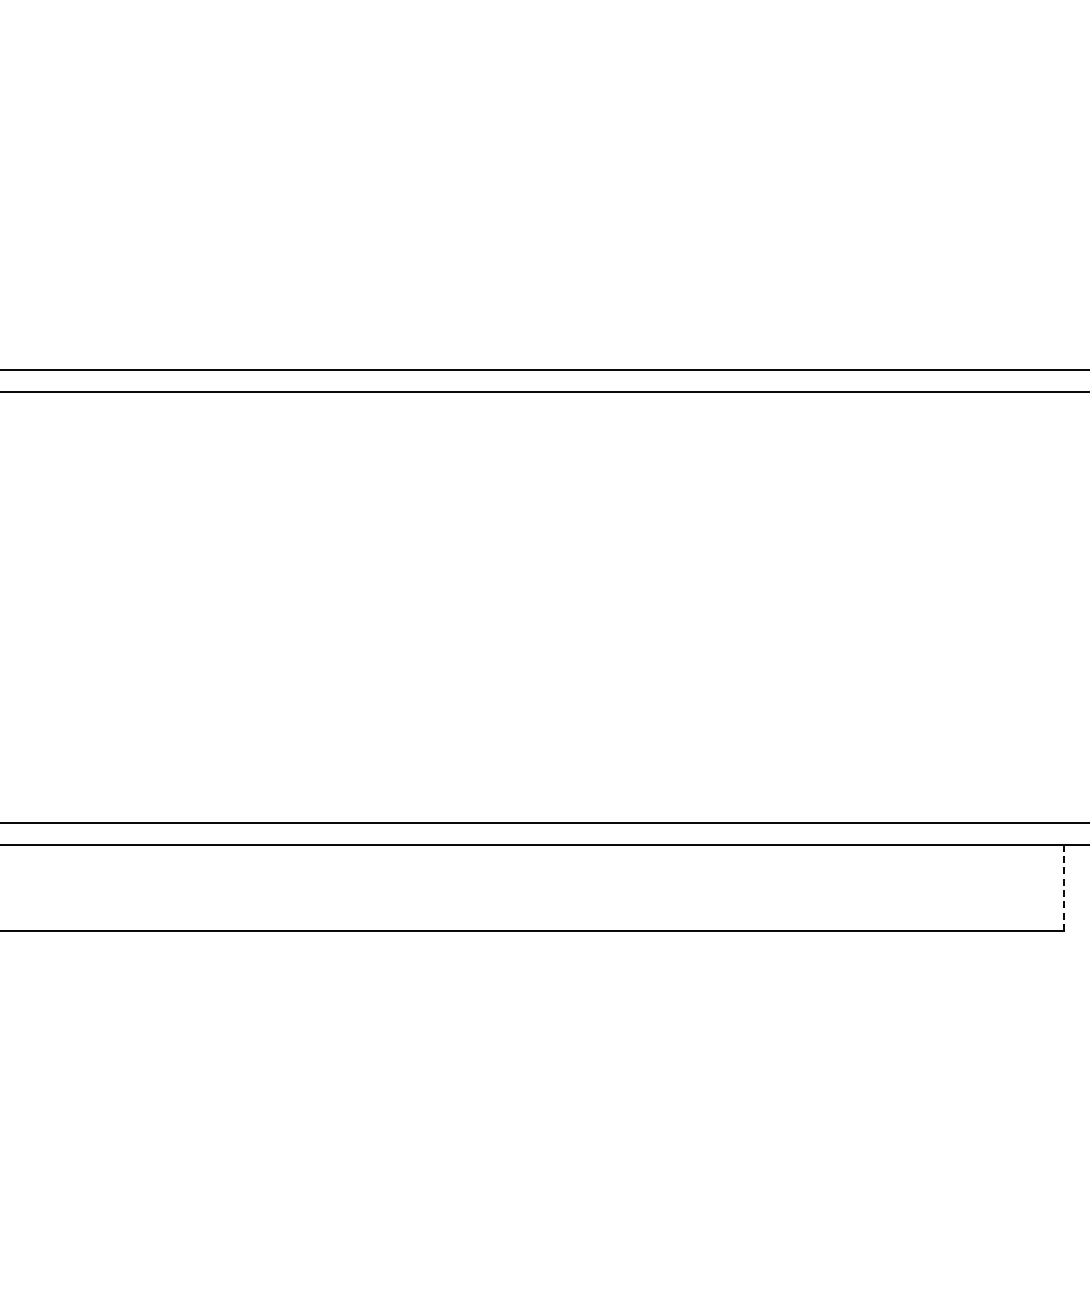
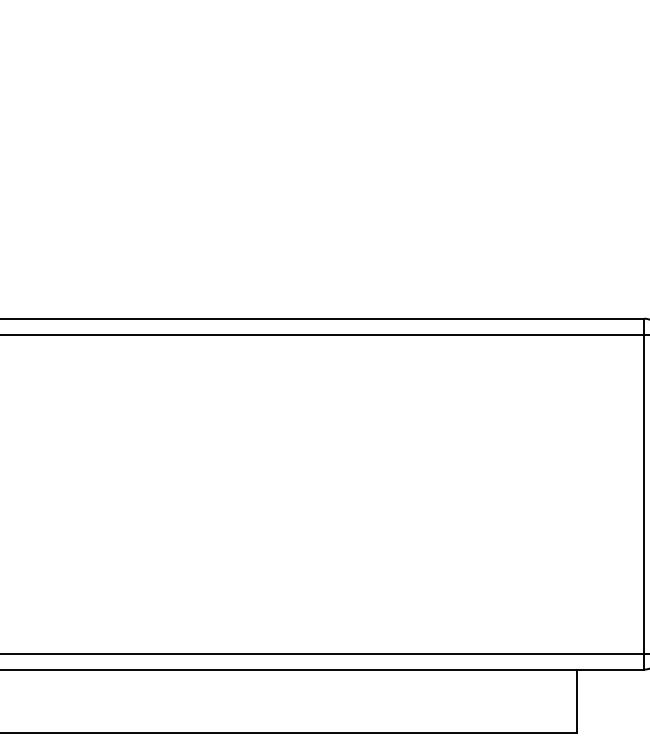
line: (1064, 887) -> (577, 701), dashed -> solid

